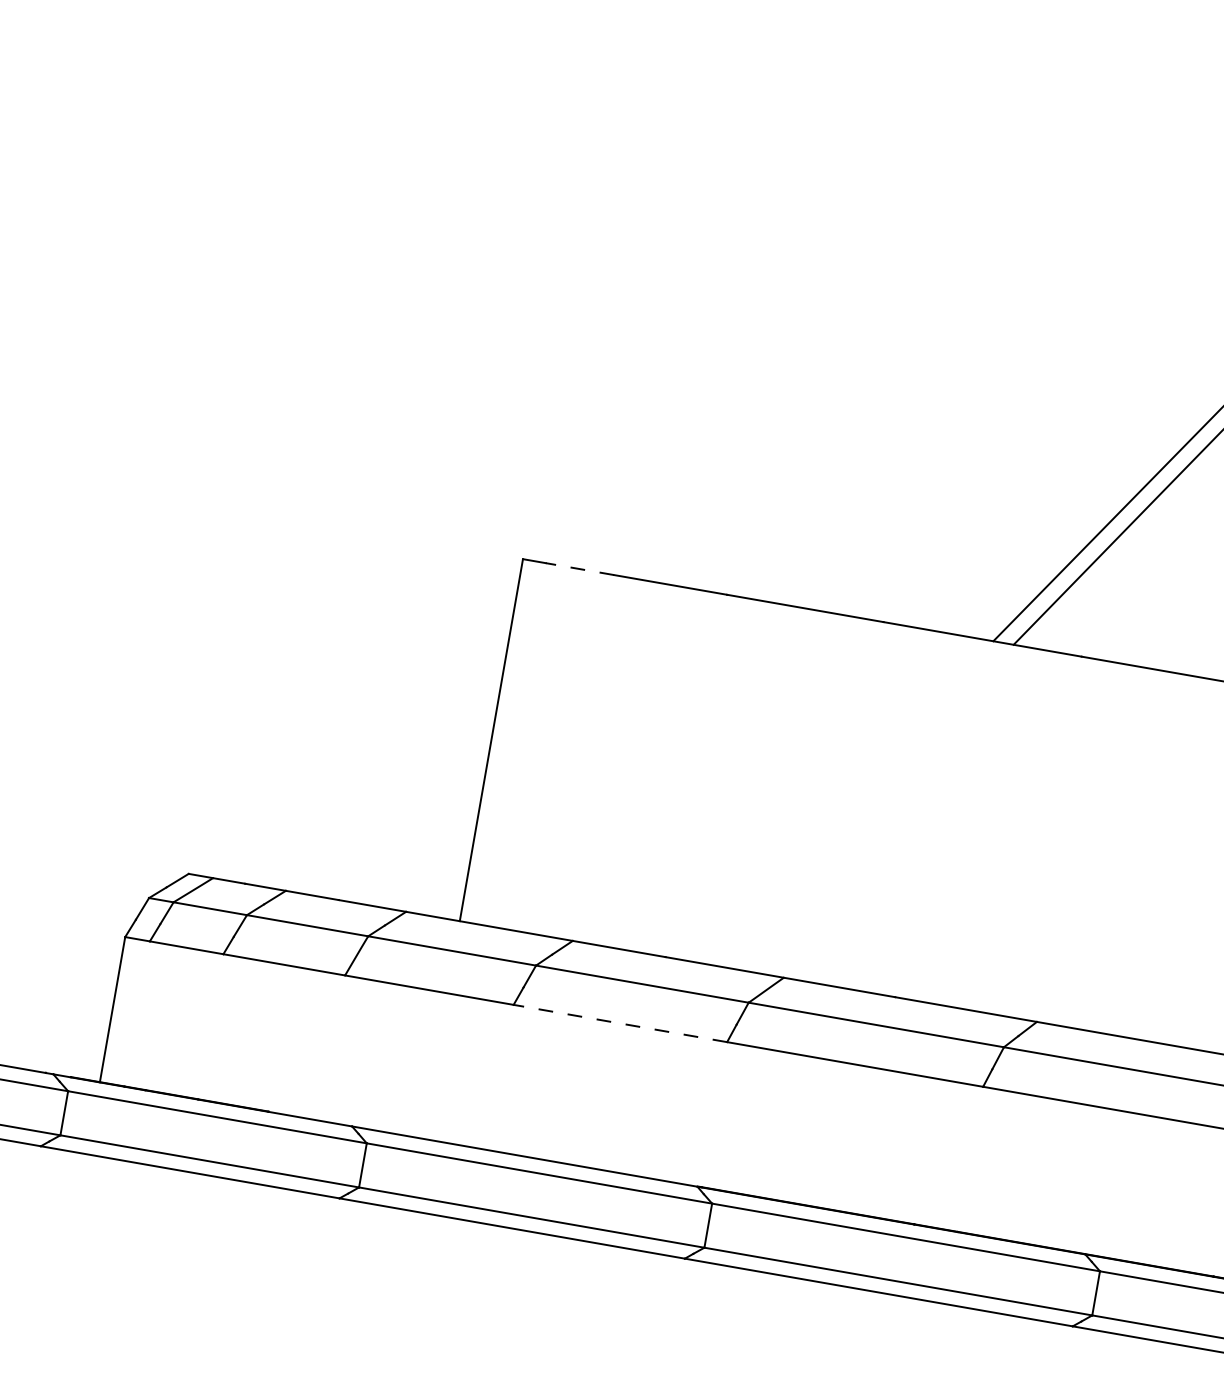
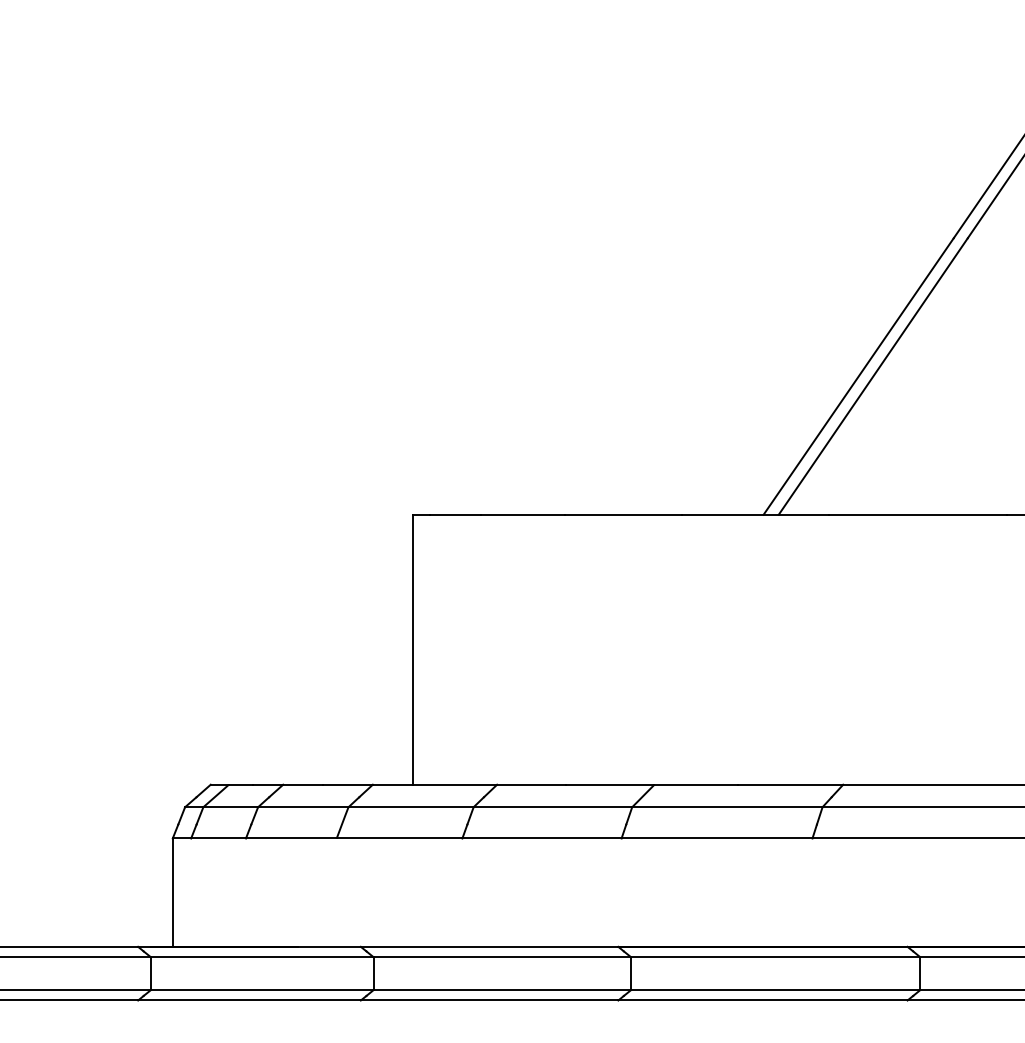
line: (578, 568) -> (454, 514), dashed -> solid
line: (621, 1023) -> (542, 838), dashed -> solid

